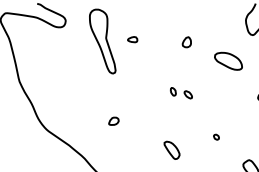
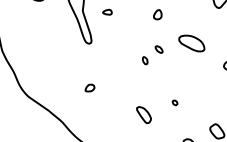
part: (228, 60) -> (191, 42), moved
part: (187, 94) -> (158, 49), moved
part: (216, 136) -> (175, 102), moved

